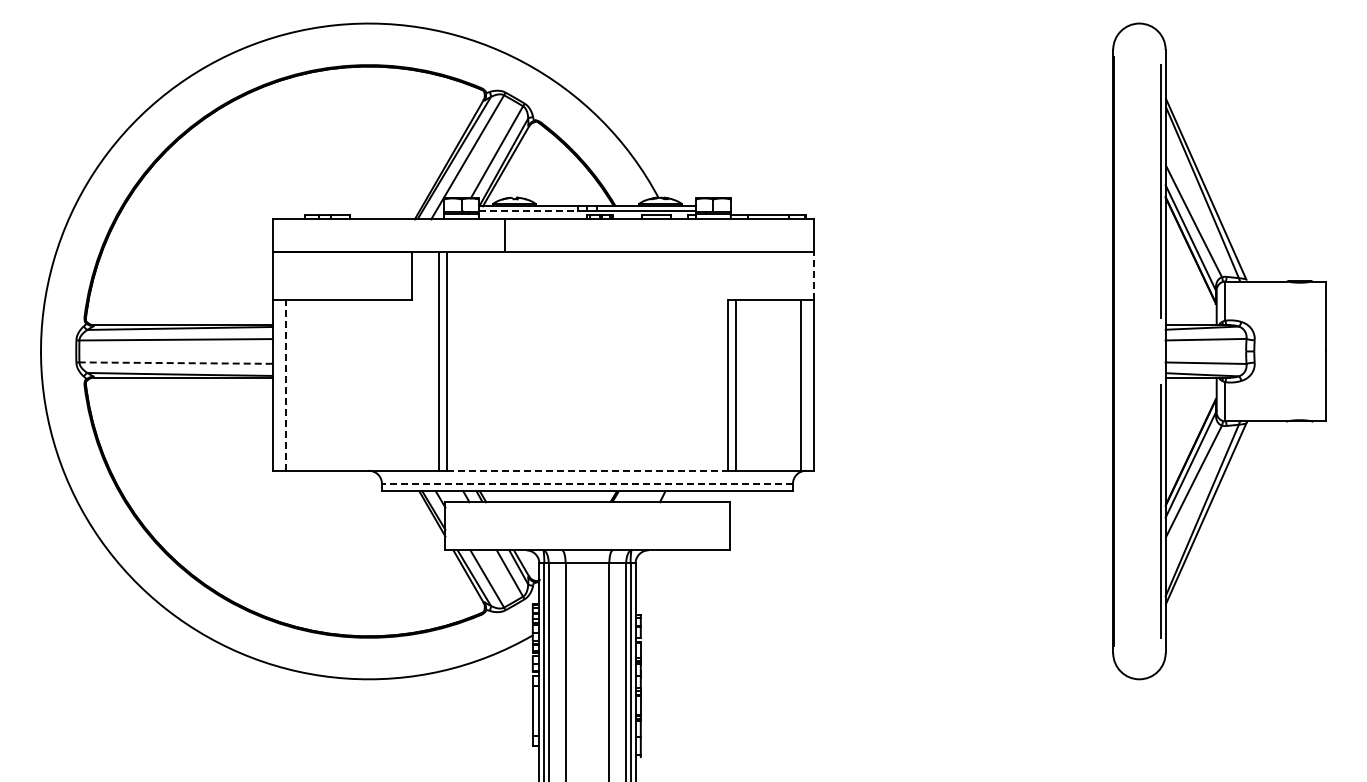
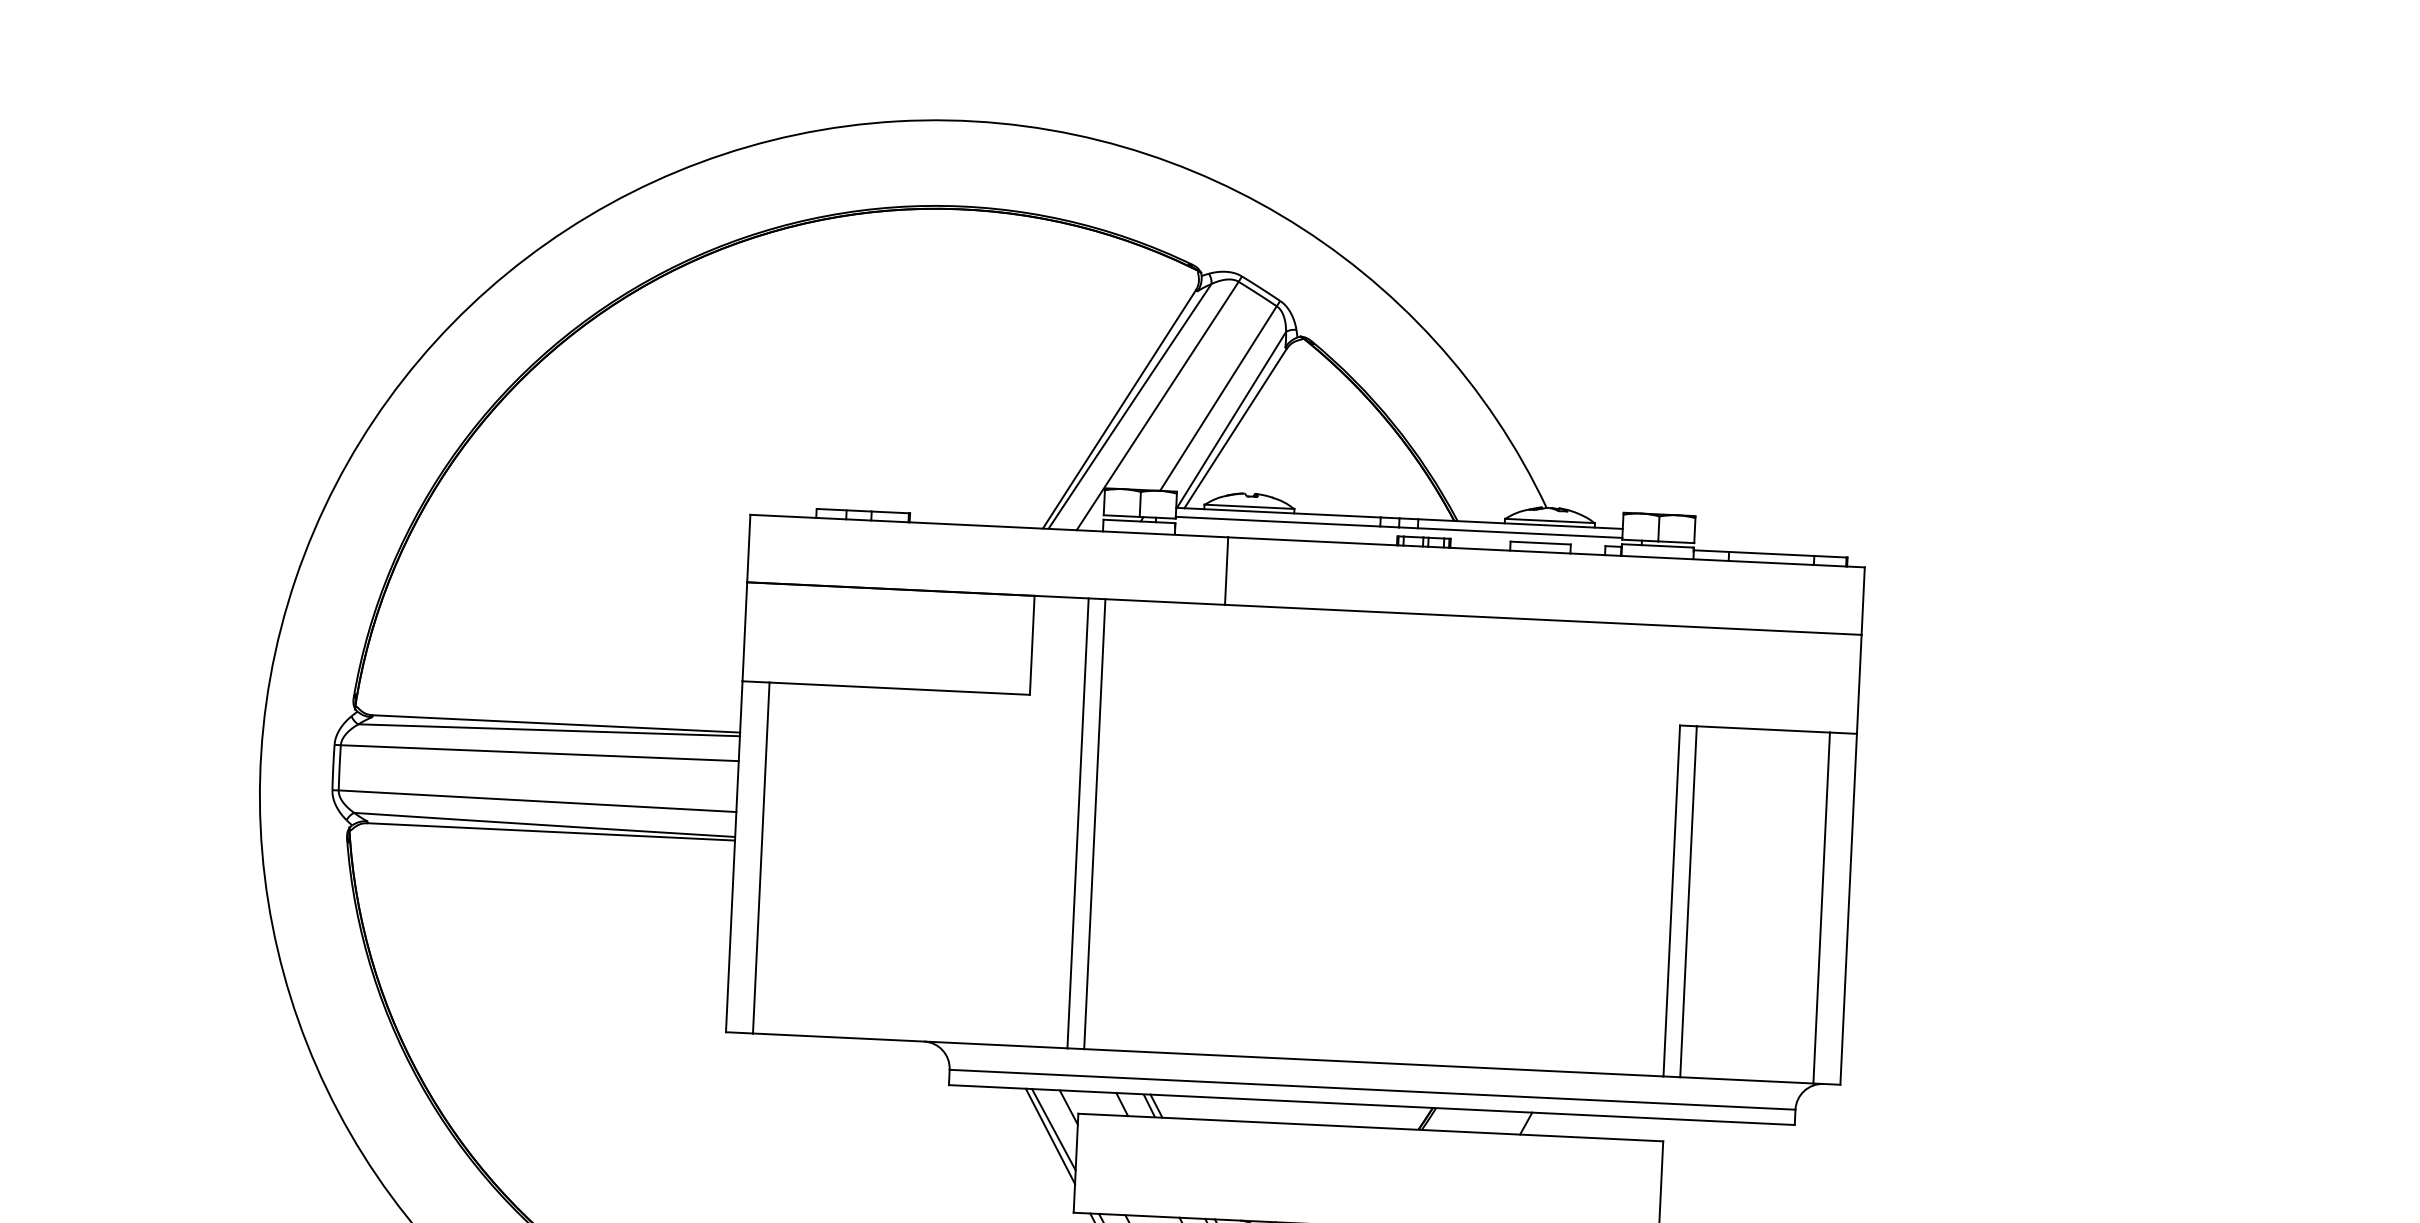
line: (528, 210) -> (1277, 521), dashed -> solid
line: (814, 275) -> (1860, 682), dashed -> solid
line: (176, 363) -> (538, 802), dashed -> solid
line: (285, 385) -> (760, 857), dashed -> solid
line: (587, 470) -> (1373, 1062), dashed -> solid
line: (586, 483) -> (1370, 1088), dashed -> solid

